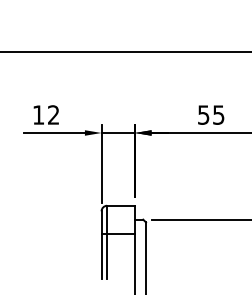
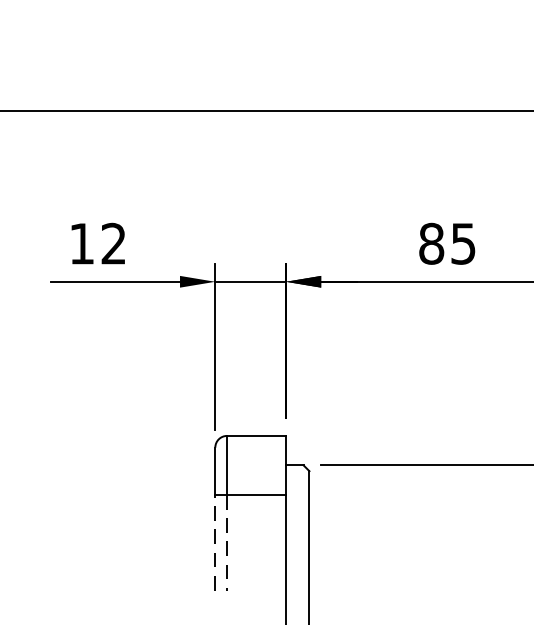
text: (203, 114) -> (431, 242), 55 -> 85
line: (101, 256) -> (215, 543), solid -> dashed
line: (107, 256) -> (227, 543), solid -> dashed

